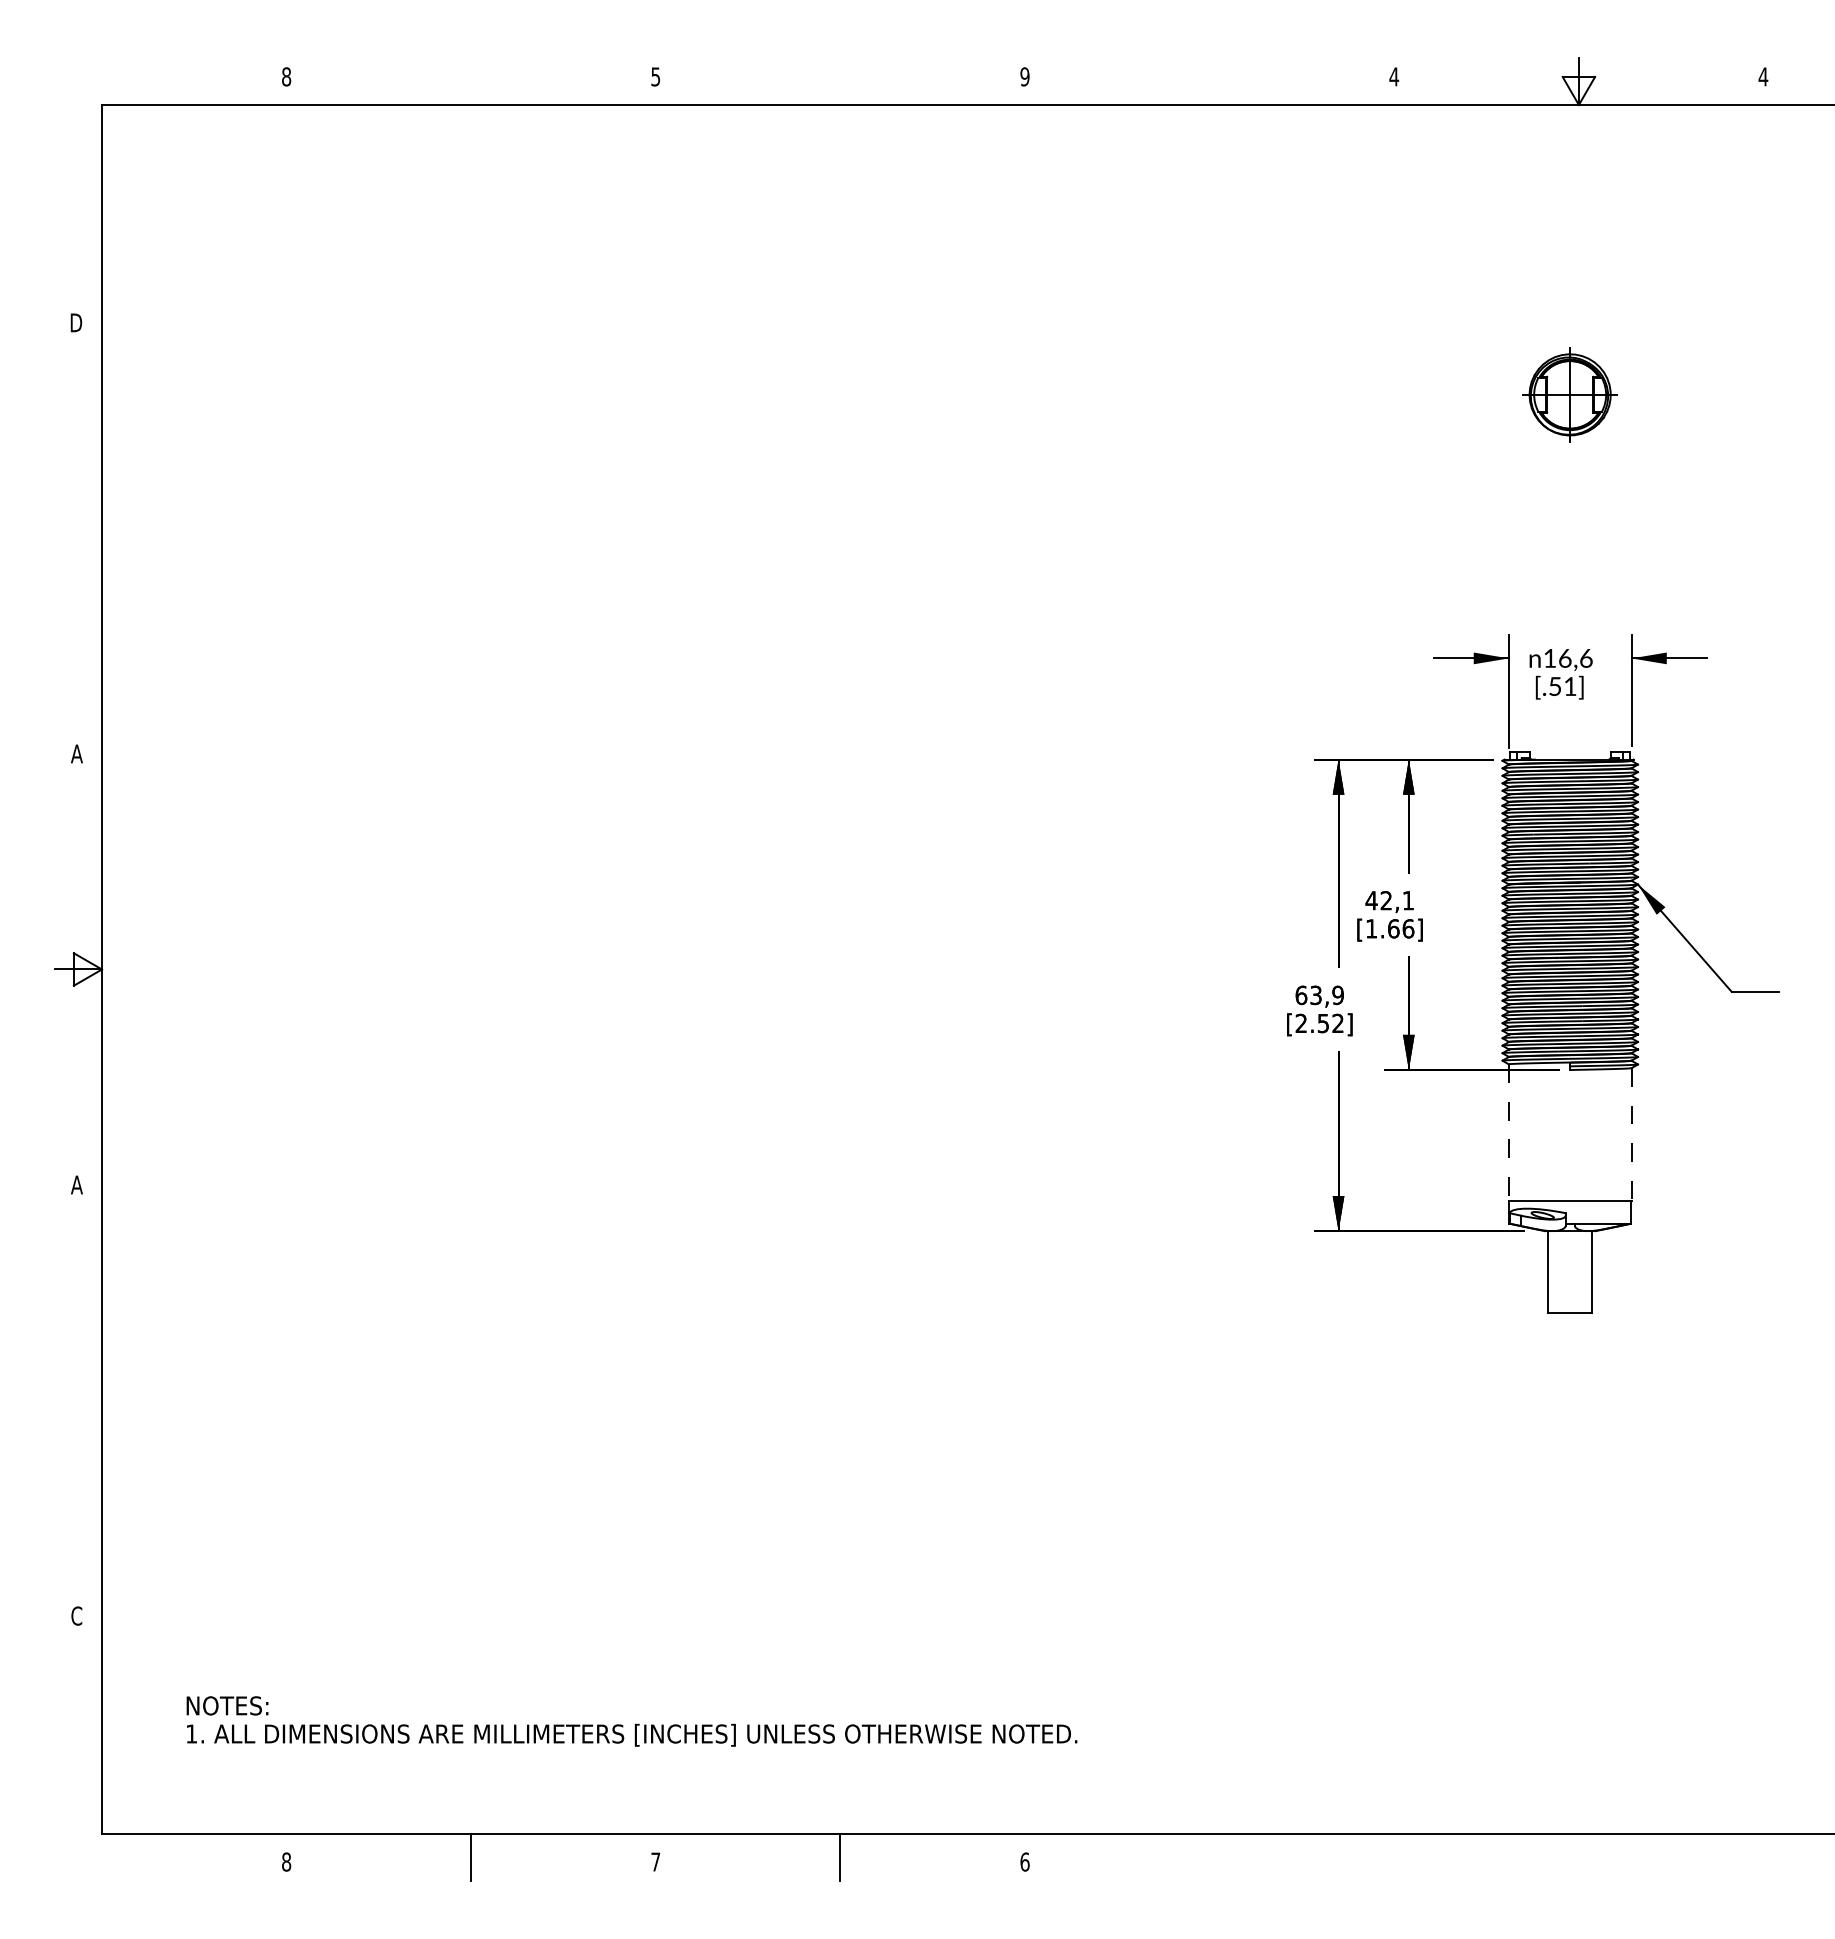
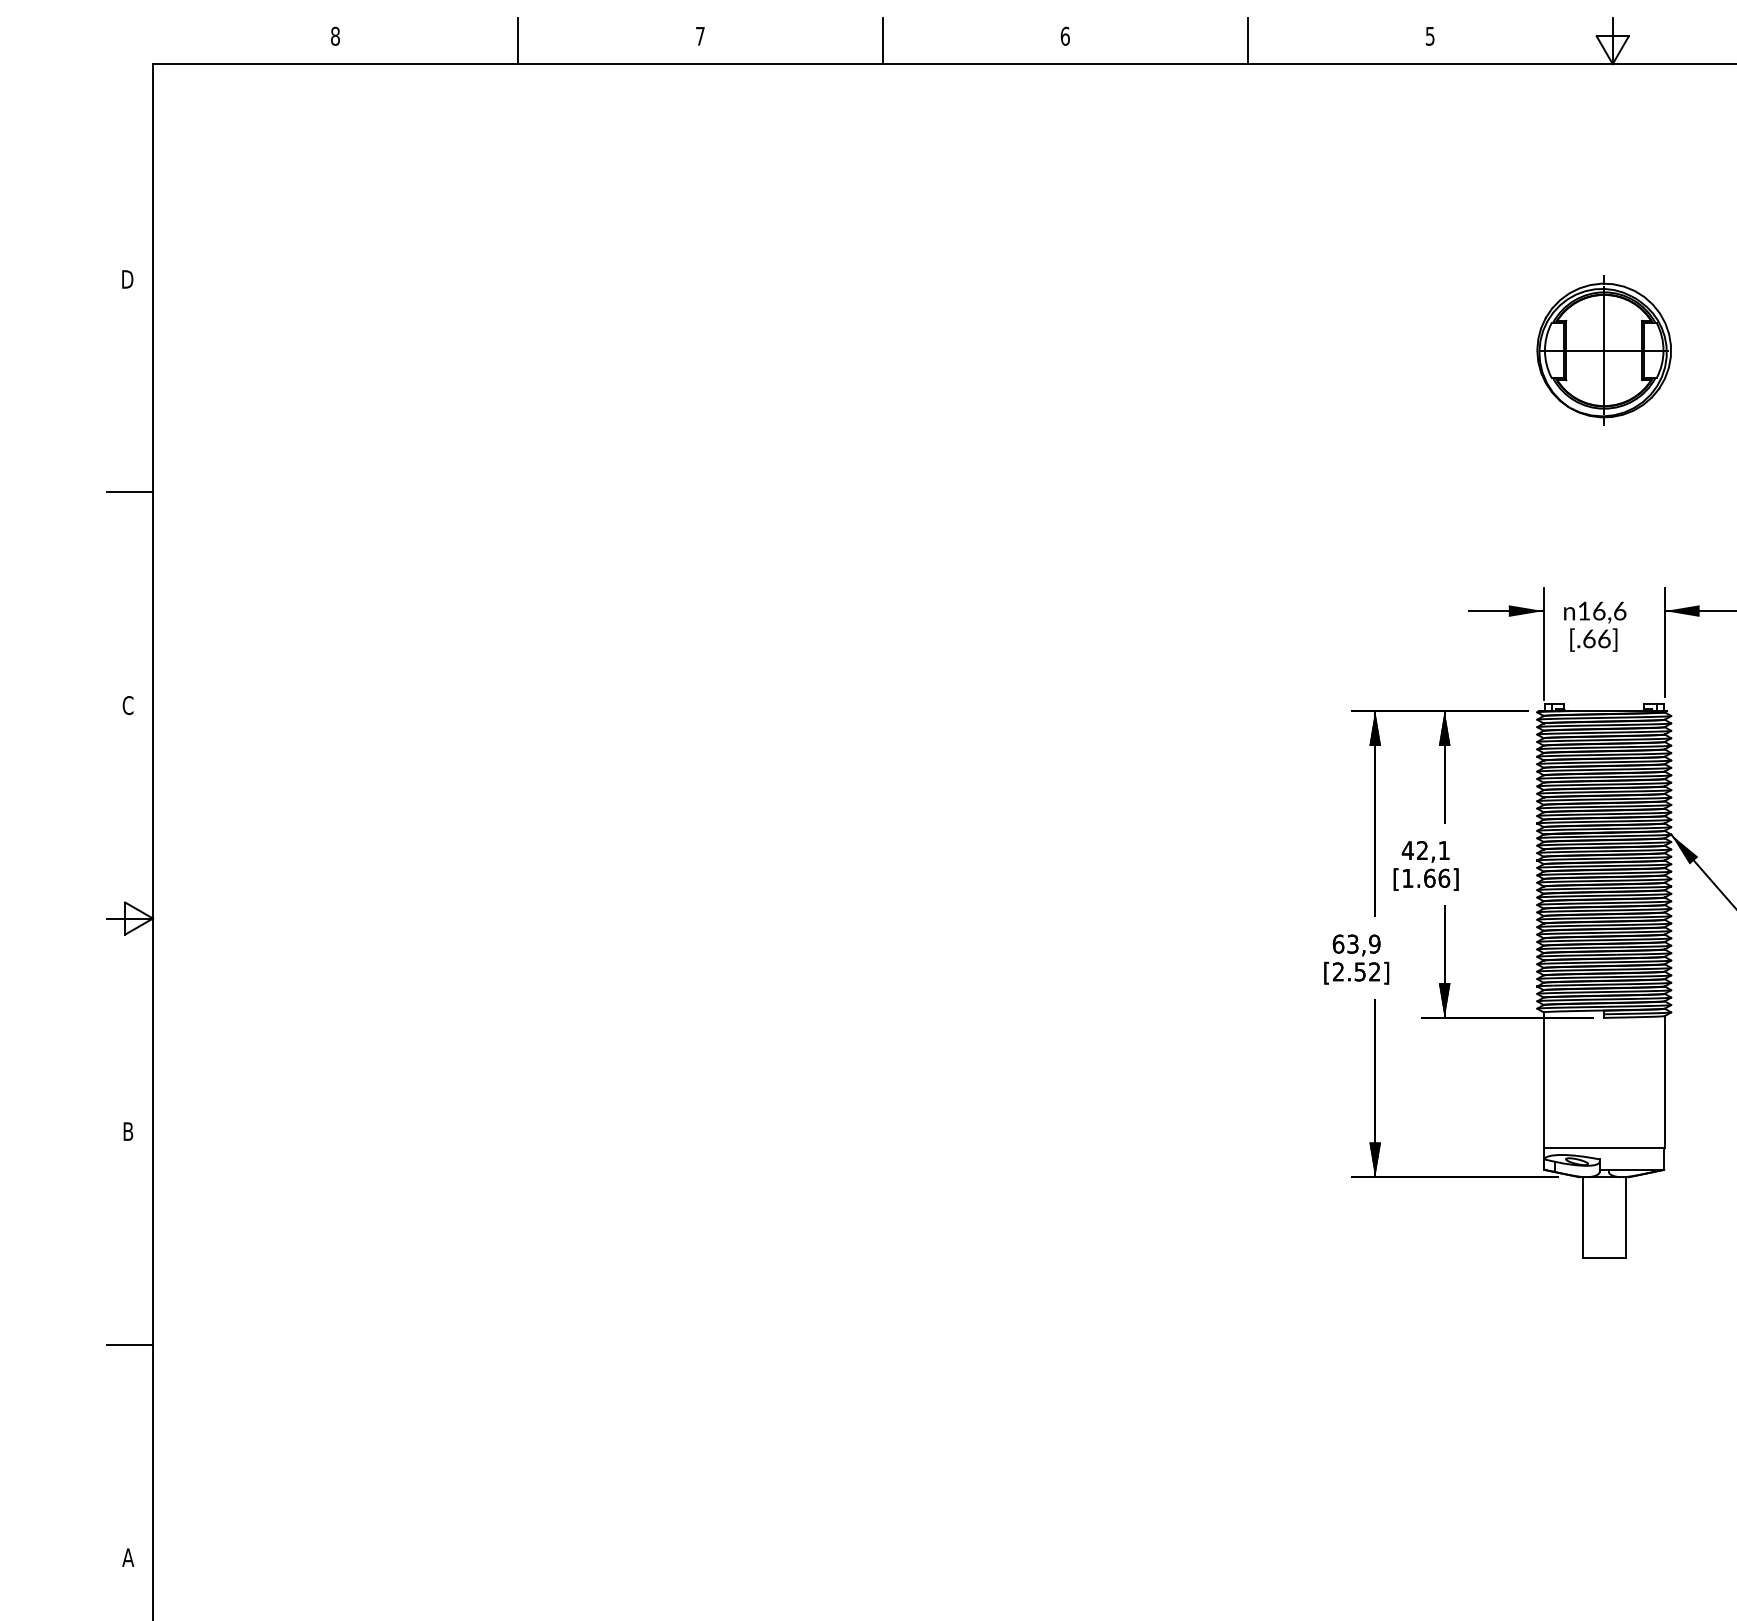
text: (655, 76) -> (700, 35), 5 -> 7
text: (1024, 76) -> (1064, 35), 9 -> 6
text: (1394, 76) -> (1430, 35), 4 -> 5
line: (471, 81) -> (518, 40), added
line: (840, 81) -> (882, 40), added
line: (1209, 81) -> (1247, 40), added
part: (1569, 394) -> (1603, 350), size x1.67
line: (78, 538) -> (129, 492), added
text: (1562, 686) -> (1596, 638), [.51] -> [.66]
text: (76, 753) -> (127, 705), A -> C
line: (1508, 1133) -> (1543, 1080), dashed -> solid
line: (1631, 1134) -> (1664, 1081), dashed -> solid
text: (76, 1184) -> (127, 1131), A -> B
line: (78, 1400) -> (129, 1344), added
text: (76, 1615) -> (127, 1557), C -> A

